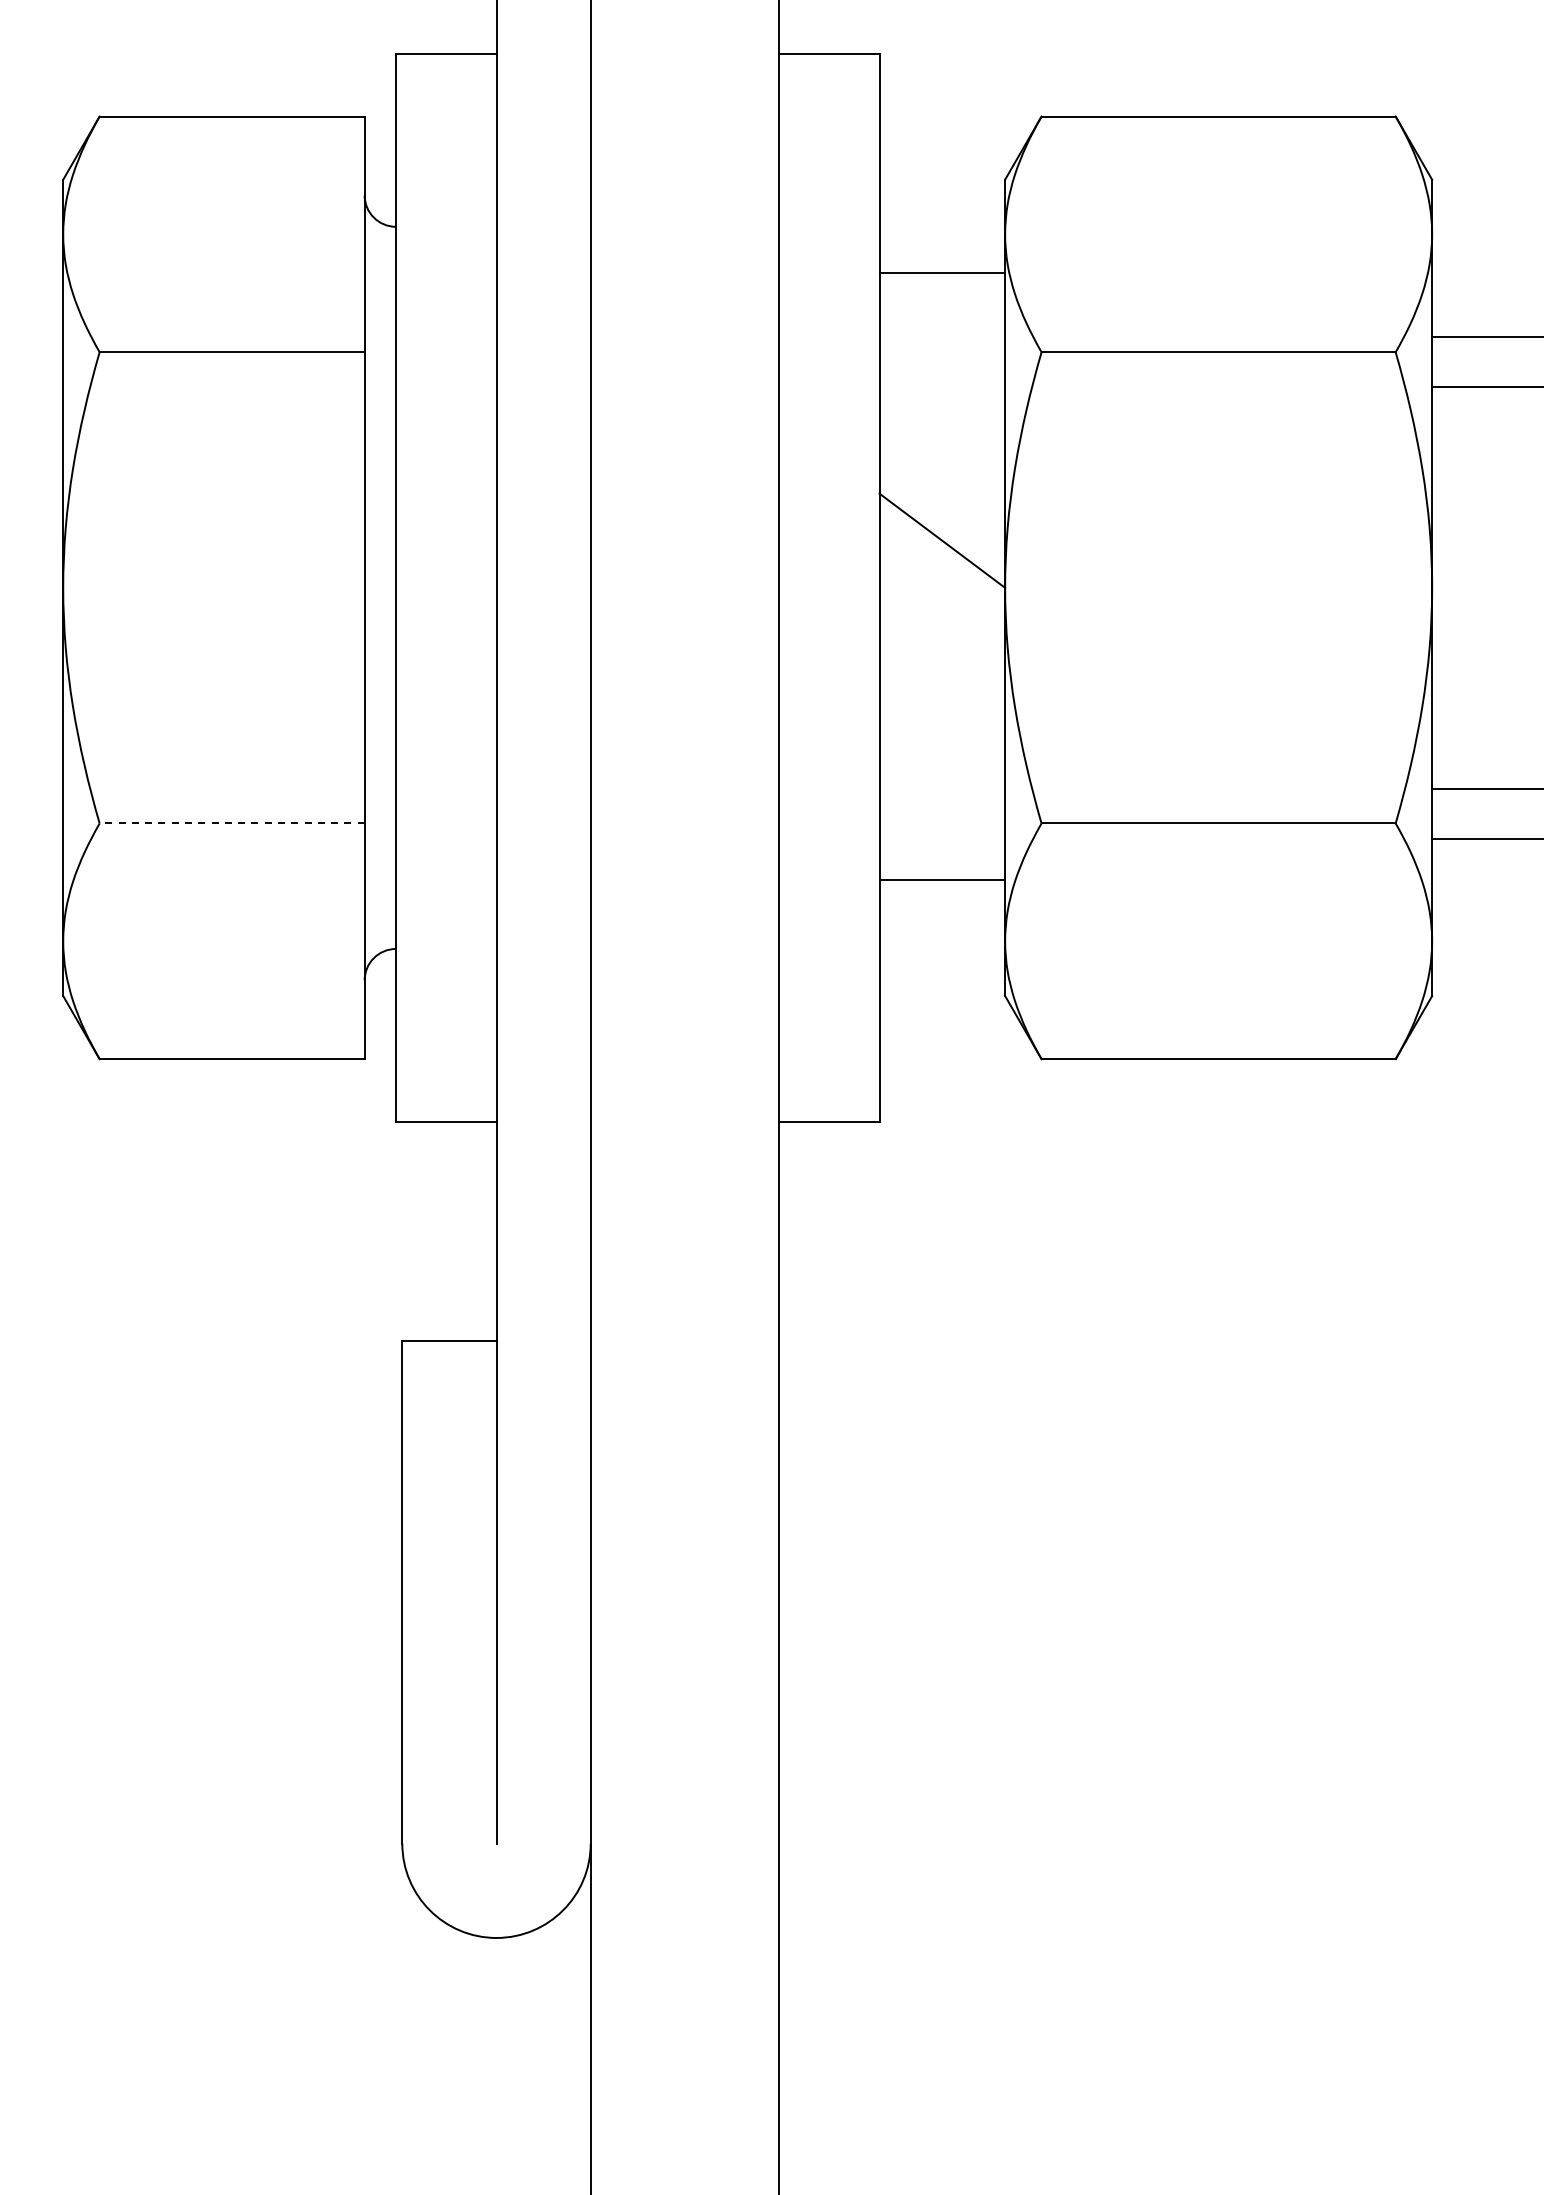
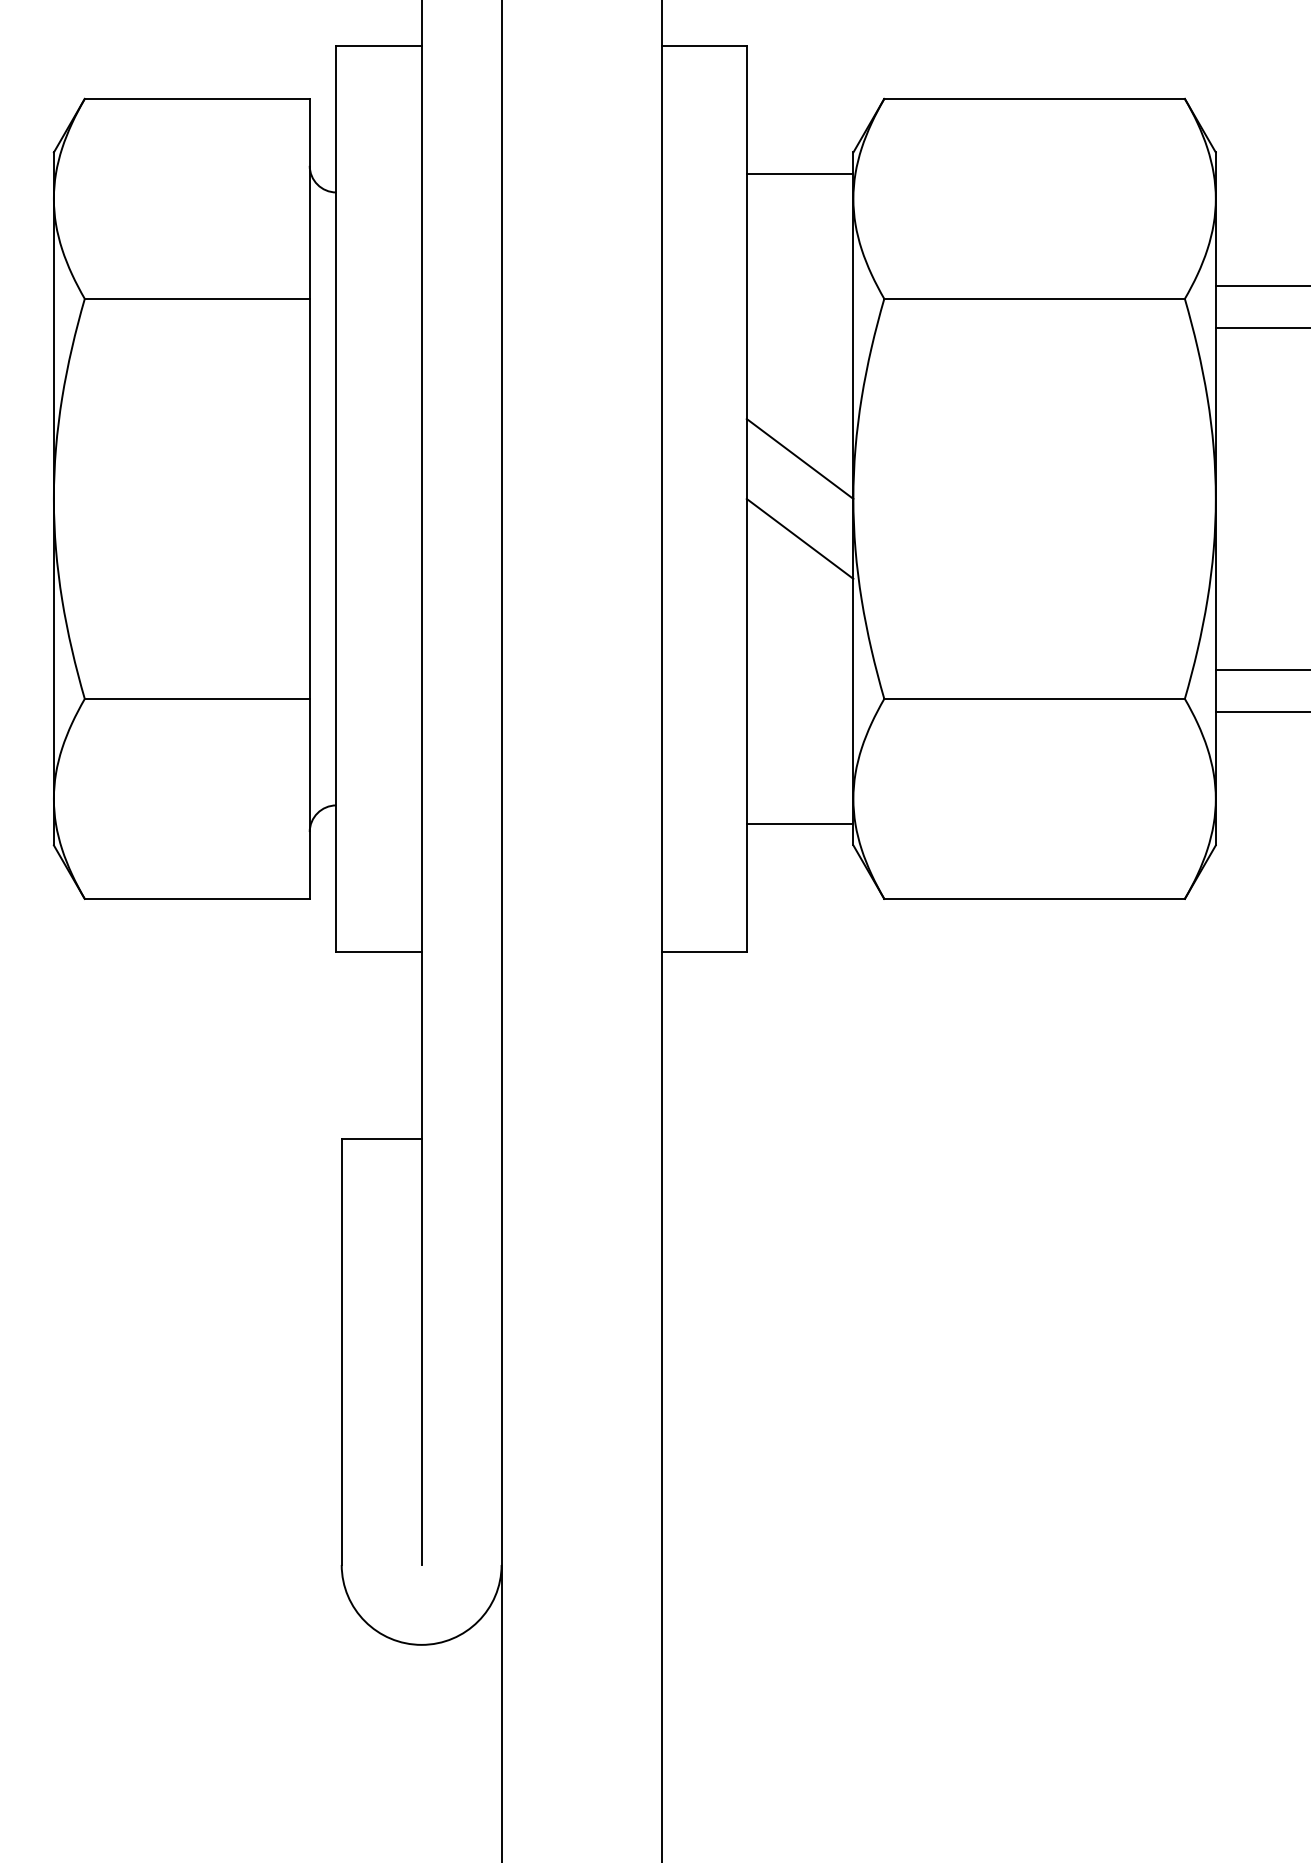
line: (942, 272) -> (800, 173), moved
line: (942, 634) -> (800, 538), added
line: (231, 823) -> (196, 698), dashed -> solid
line: (942, 879) -> (800, 823), moved

